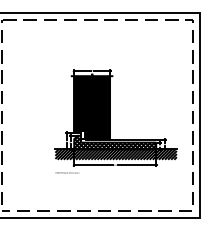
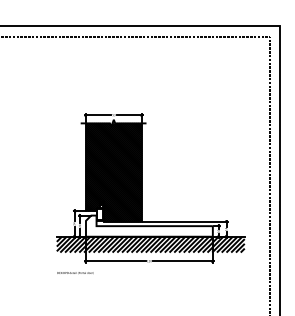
hatch: (115, 142) -> (149, 225), removed

